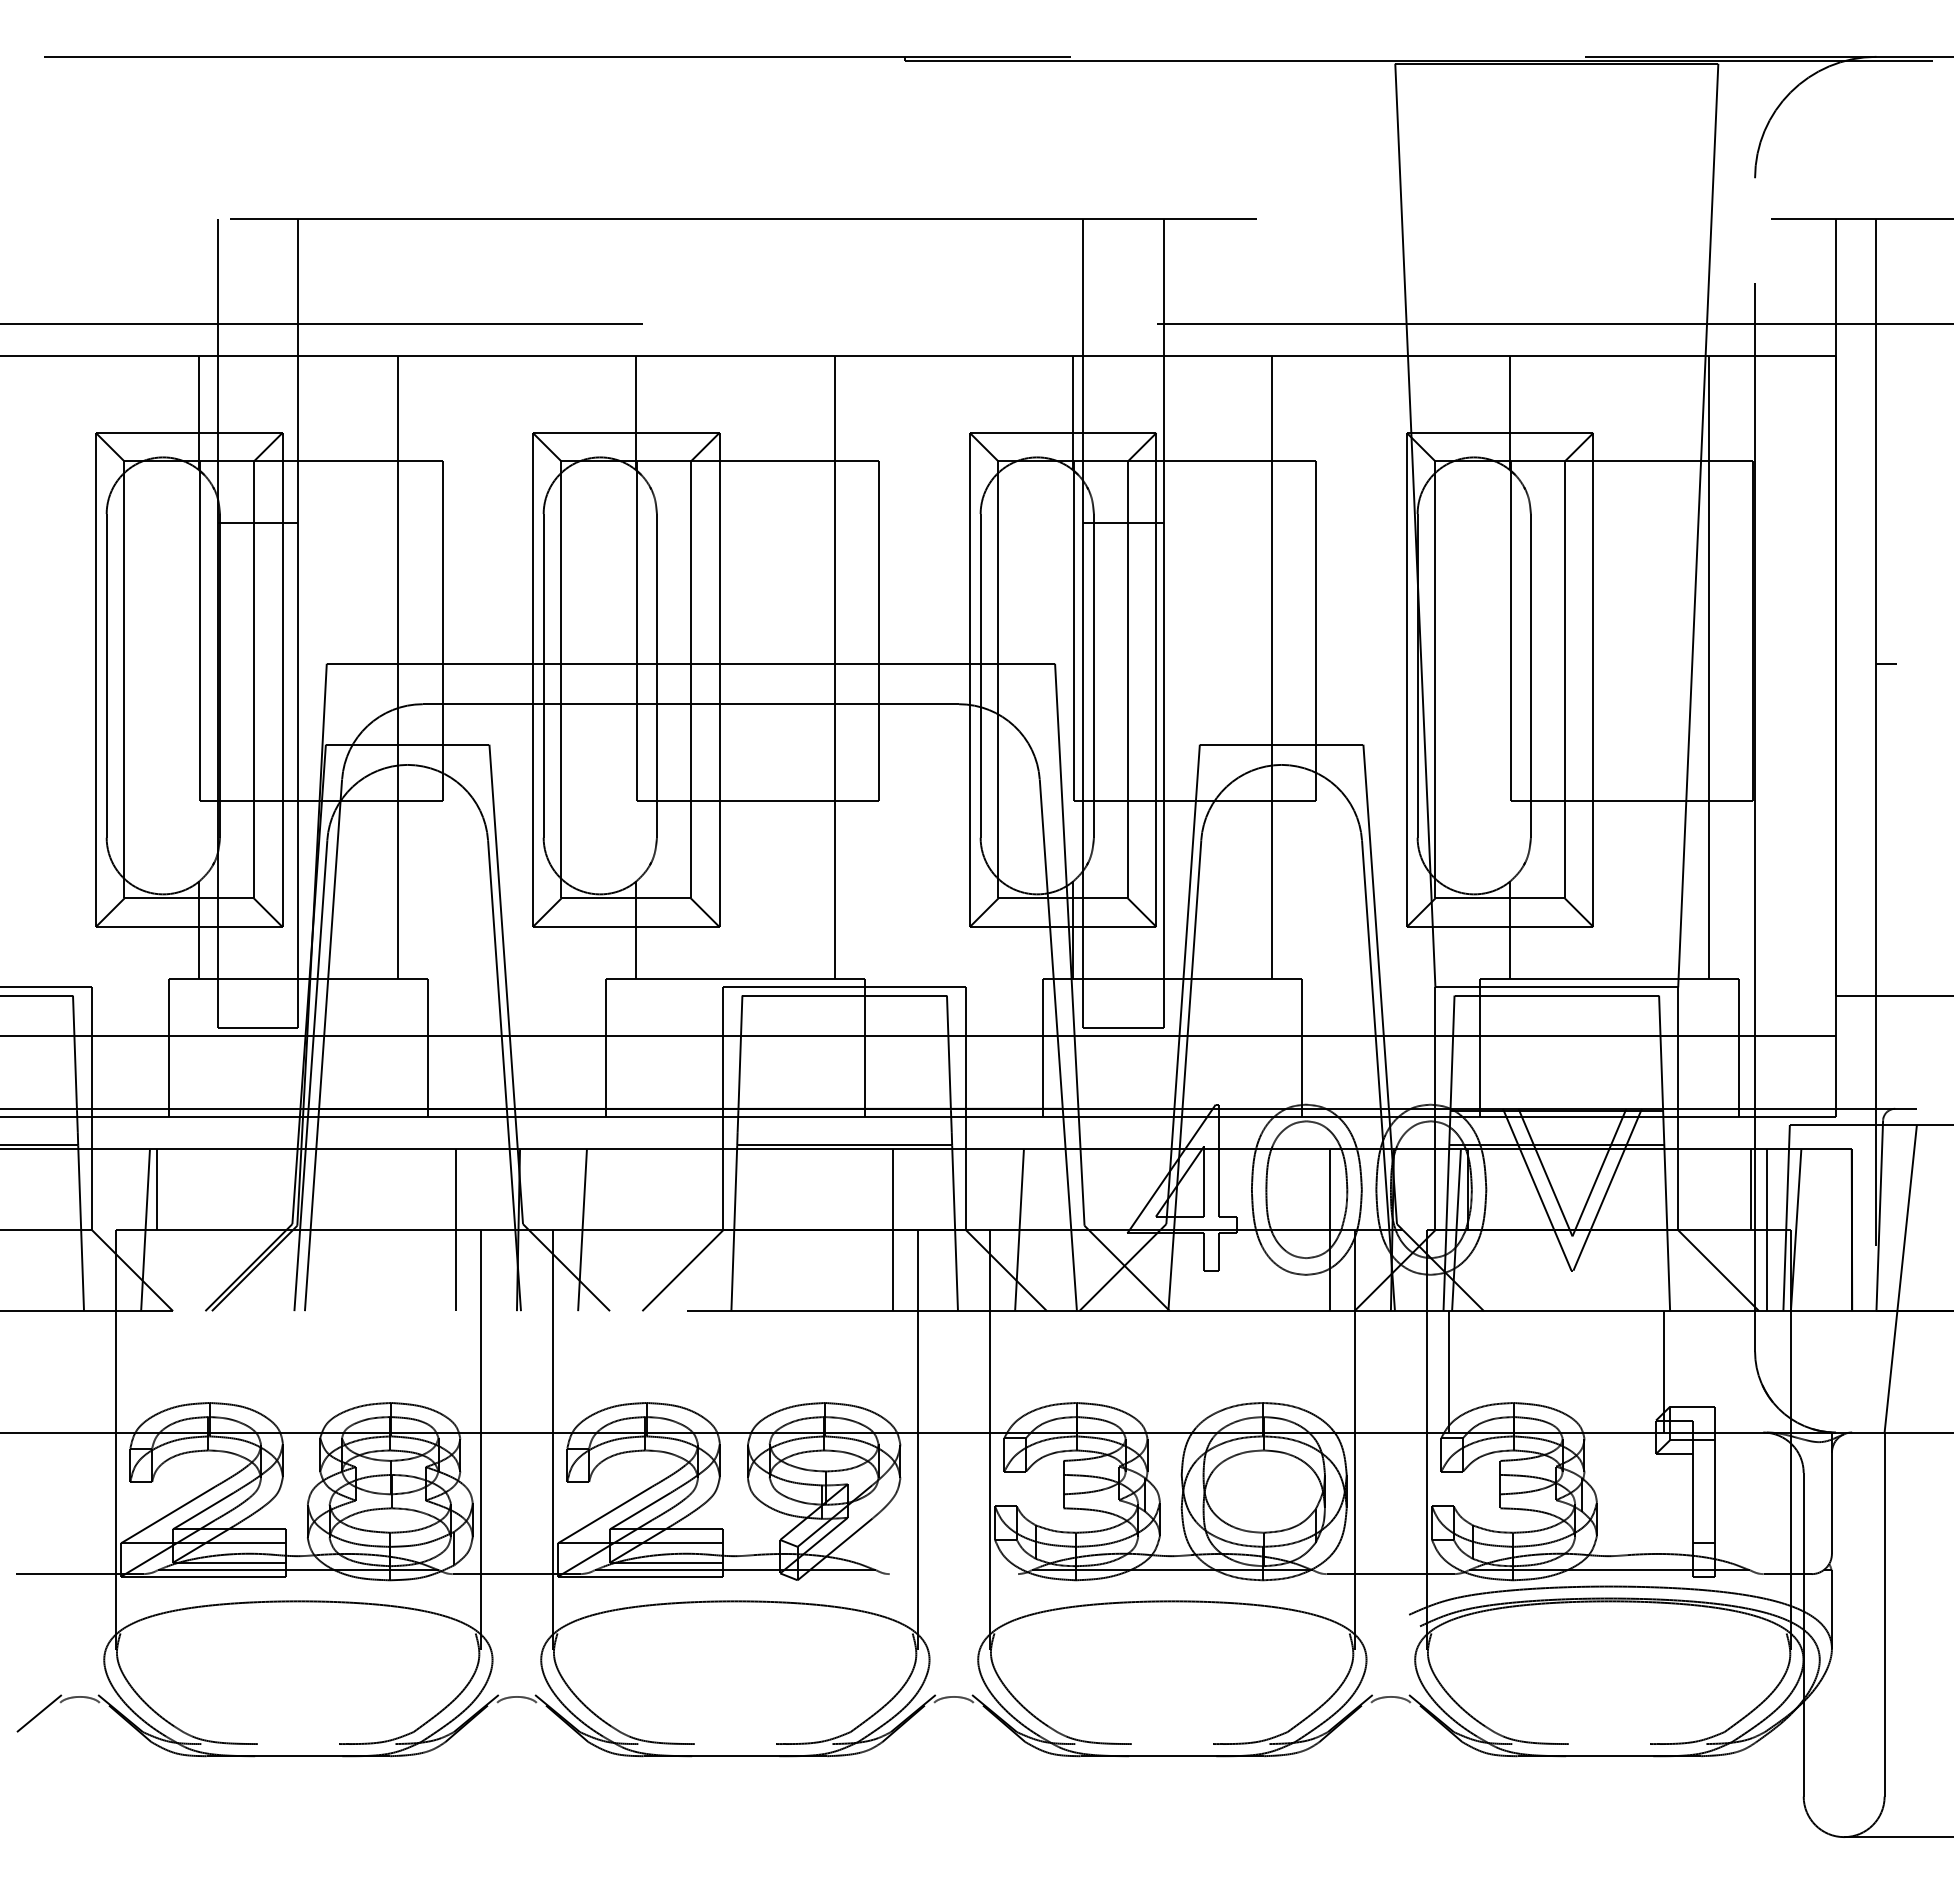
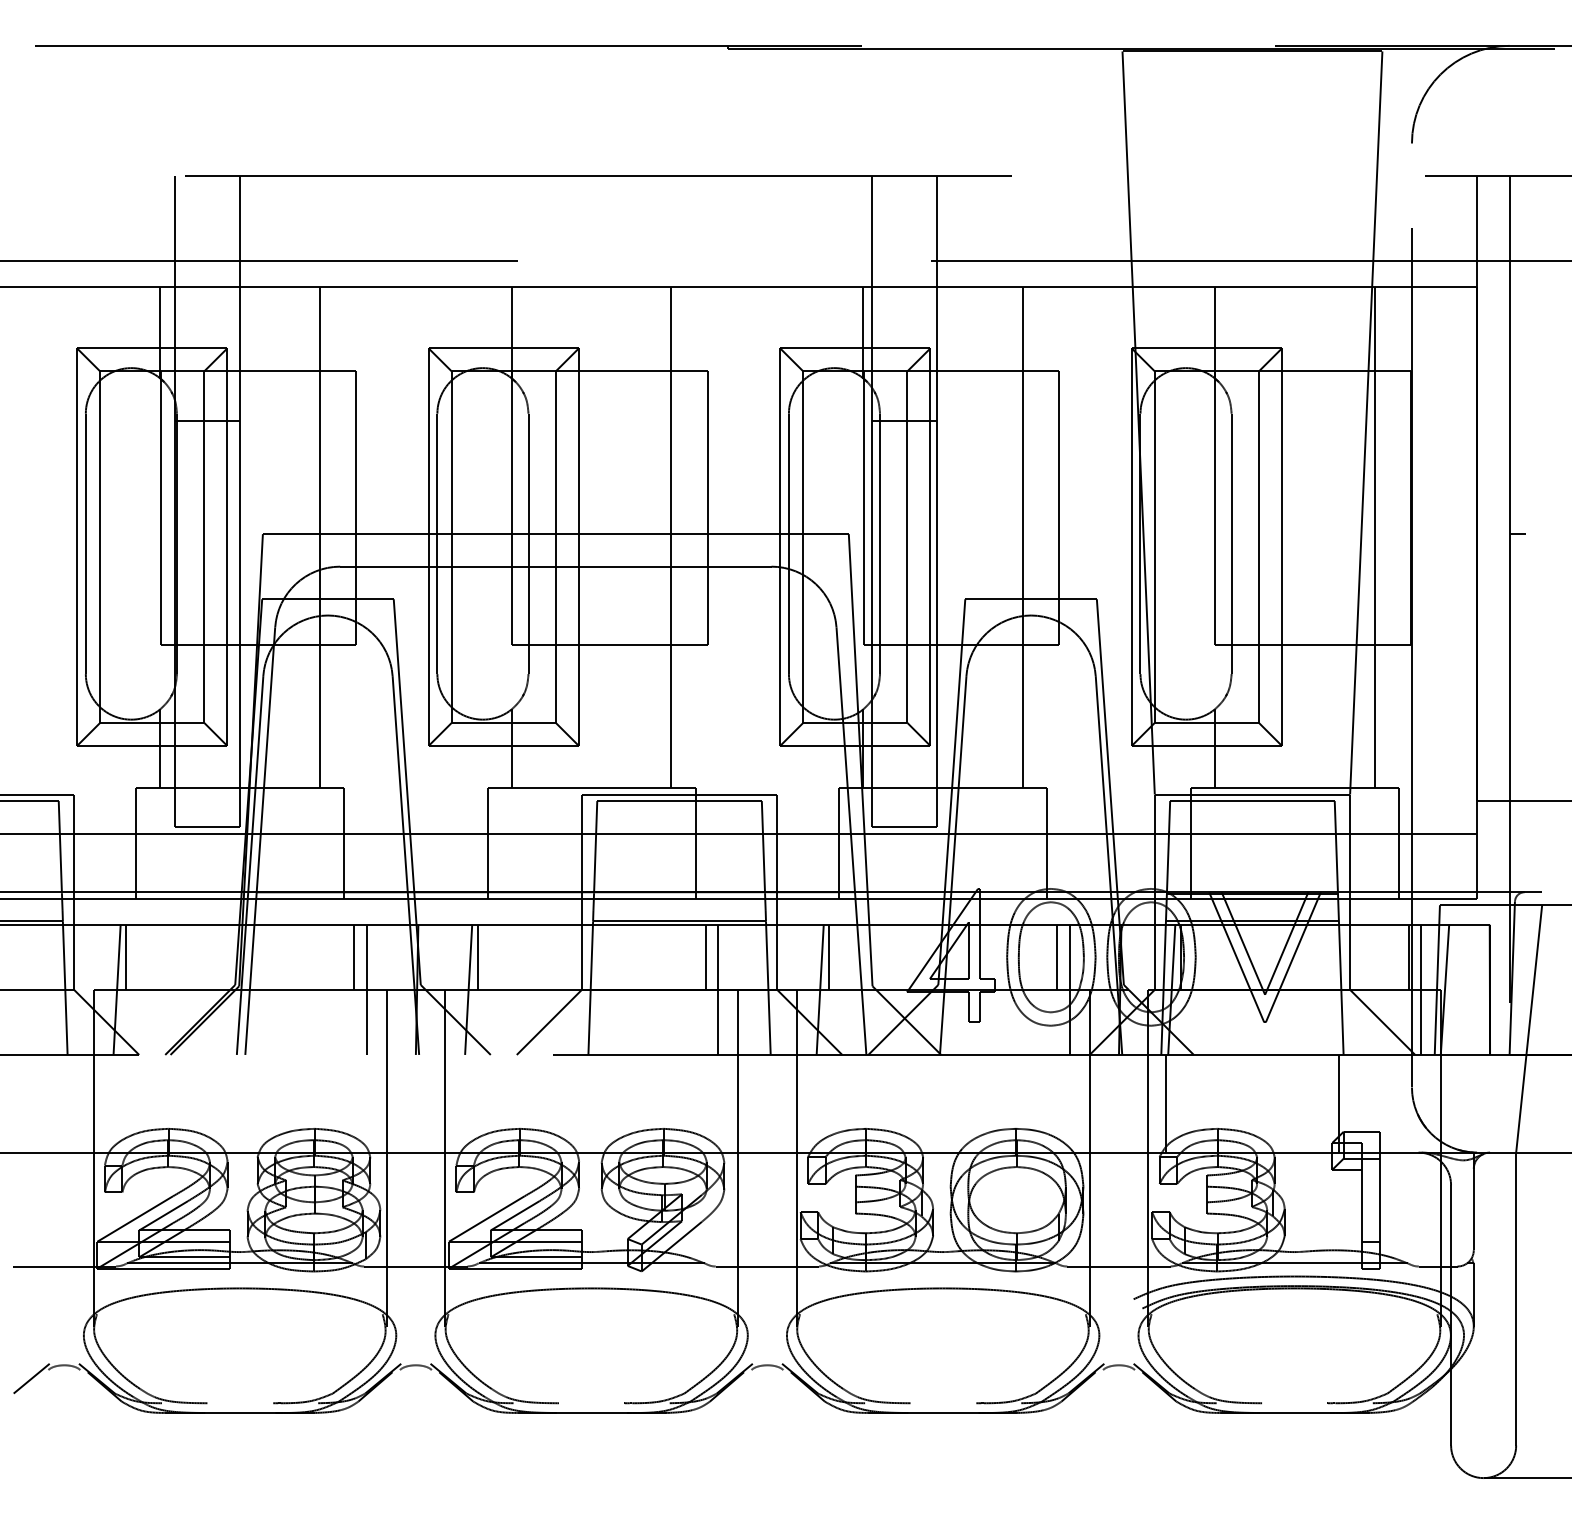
line: (440, 1189) -> (354, 957), added
line: (593, 1189) -> (477, 957), added
line: (877, 1189) -> (705, 957), added
line: (1030, 1189) -> (829, 957), added
line: (1314, 1189) -> (1057, 957), added
line: (953, 1574) -> (767, 1266), added

